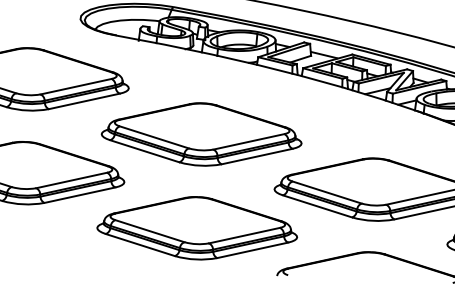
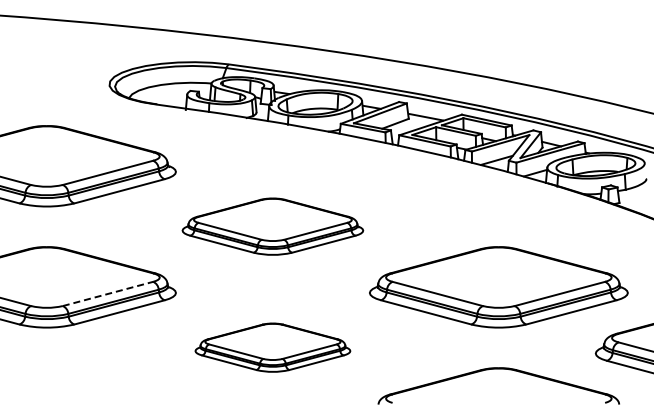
part: (201, 134) -> (272, 226), size x0.7
line: (71, 180) -> (107, 293), solid -> dashed
part: (197, 227) -> (272, 347), size x0.6

